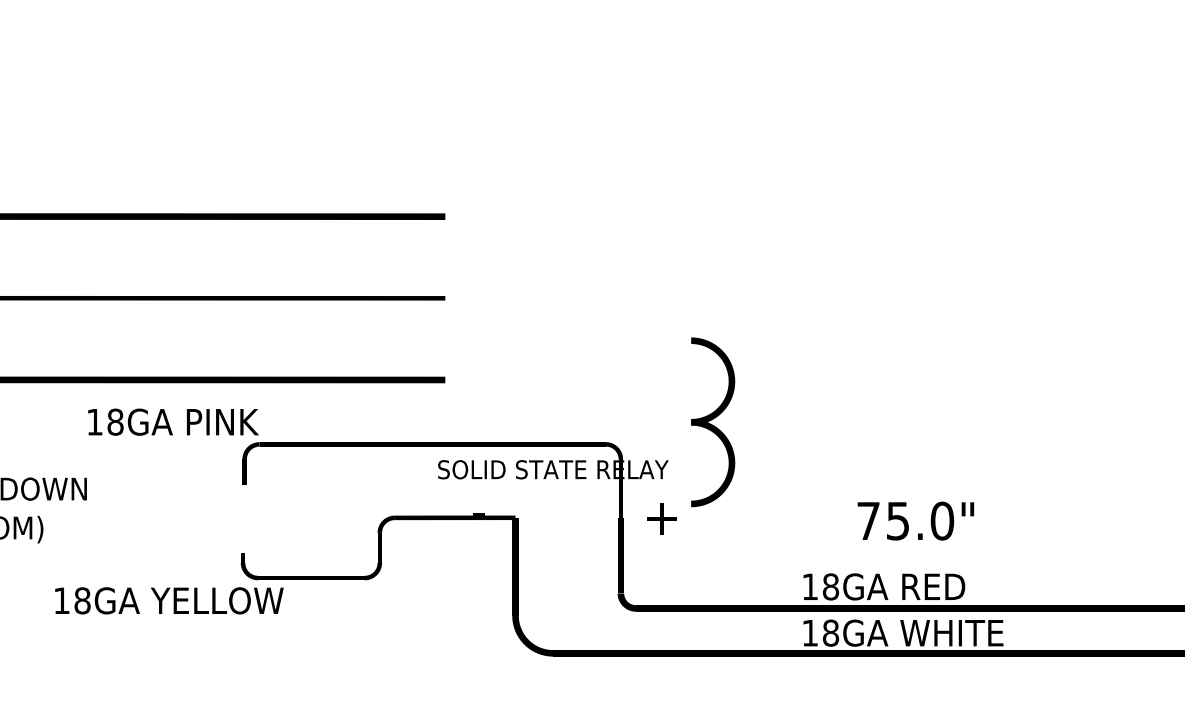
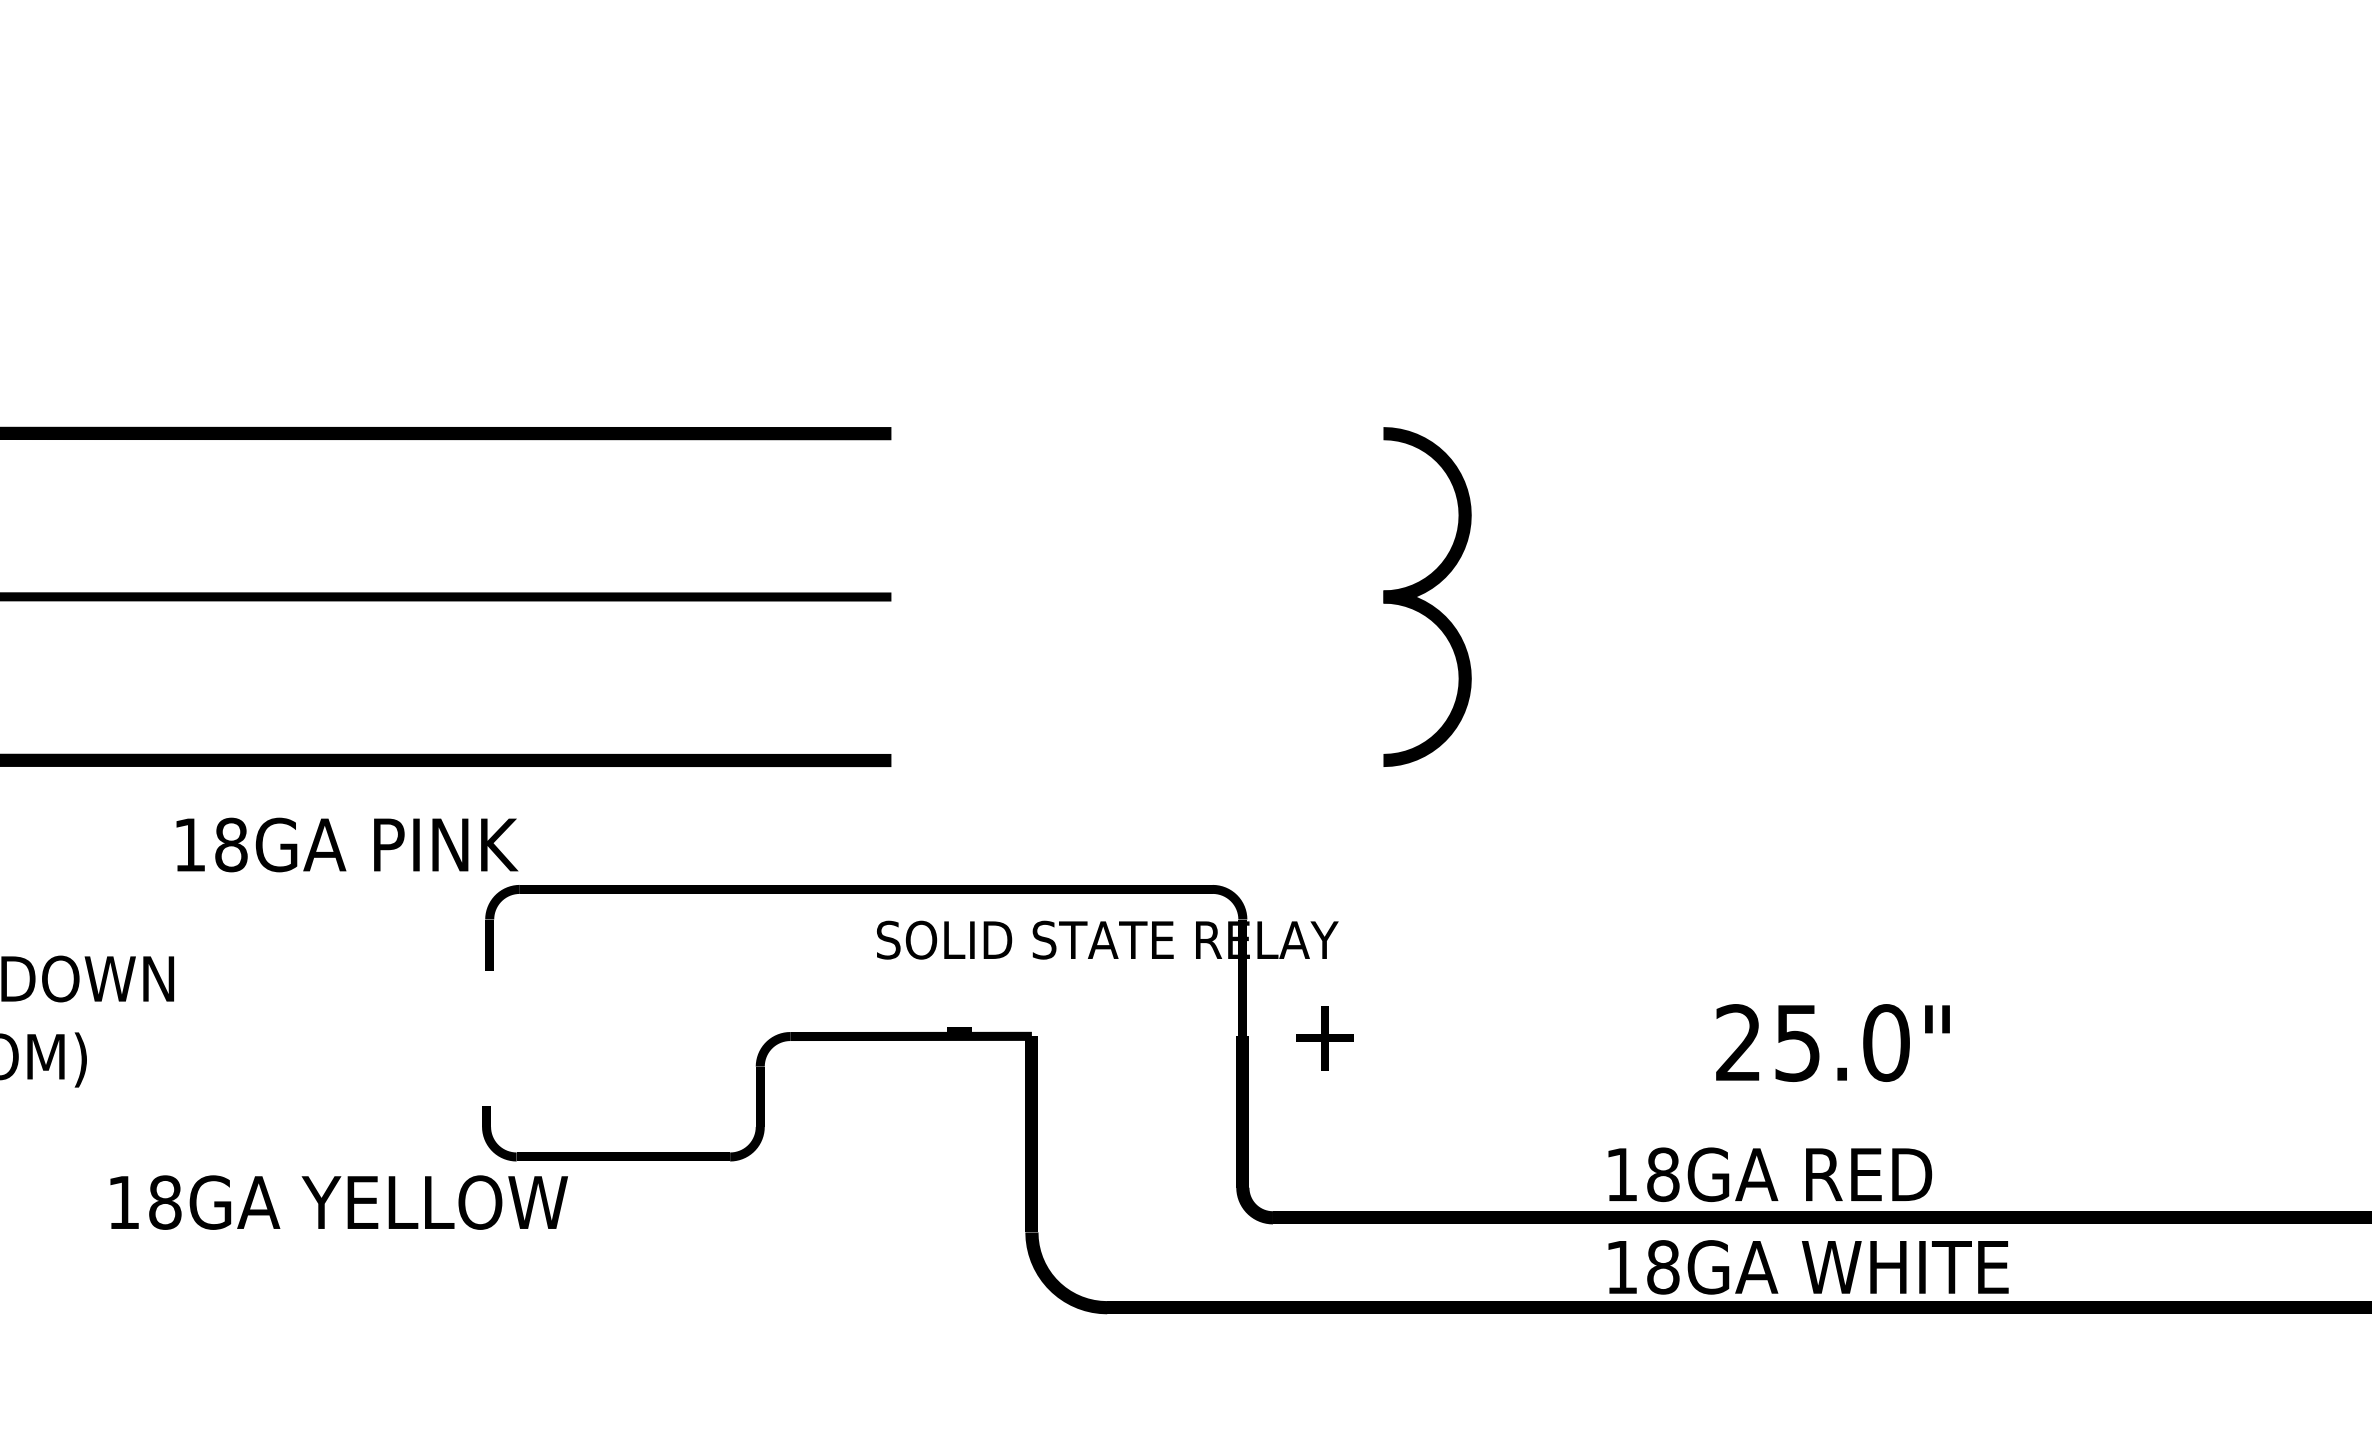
part: (713, 422) -> (1428, 597), moved
text: (868, 520) -> (1738, 1041), 75.0" -> 25.0"

